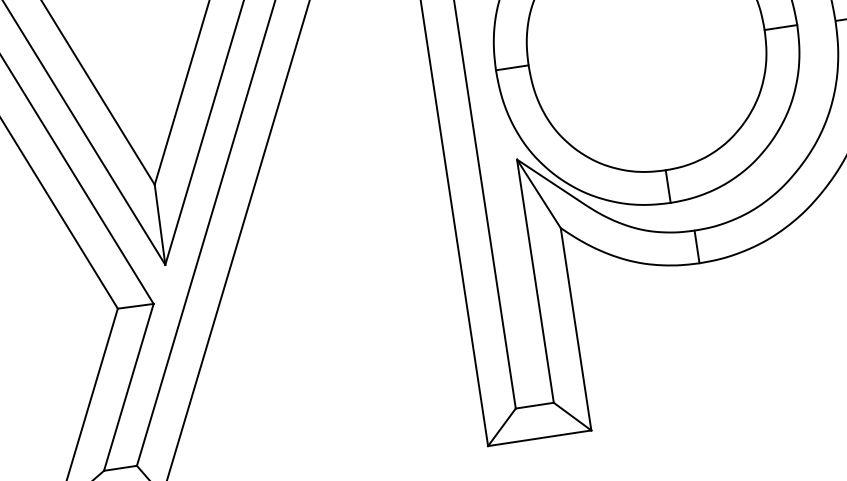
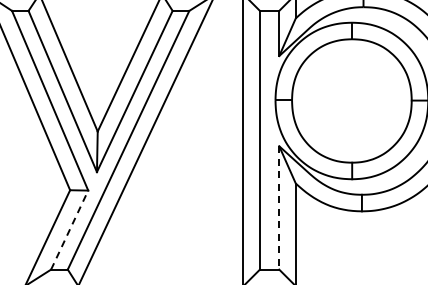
line: (535, 280) -> (279, 207), solid -> dashed
line: (128, 388) -> (69, 230), solid -> dashed

